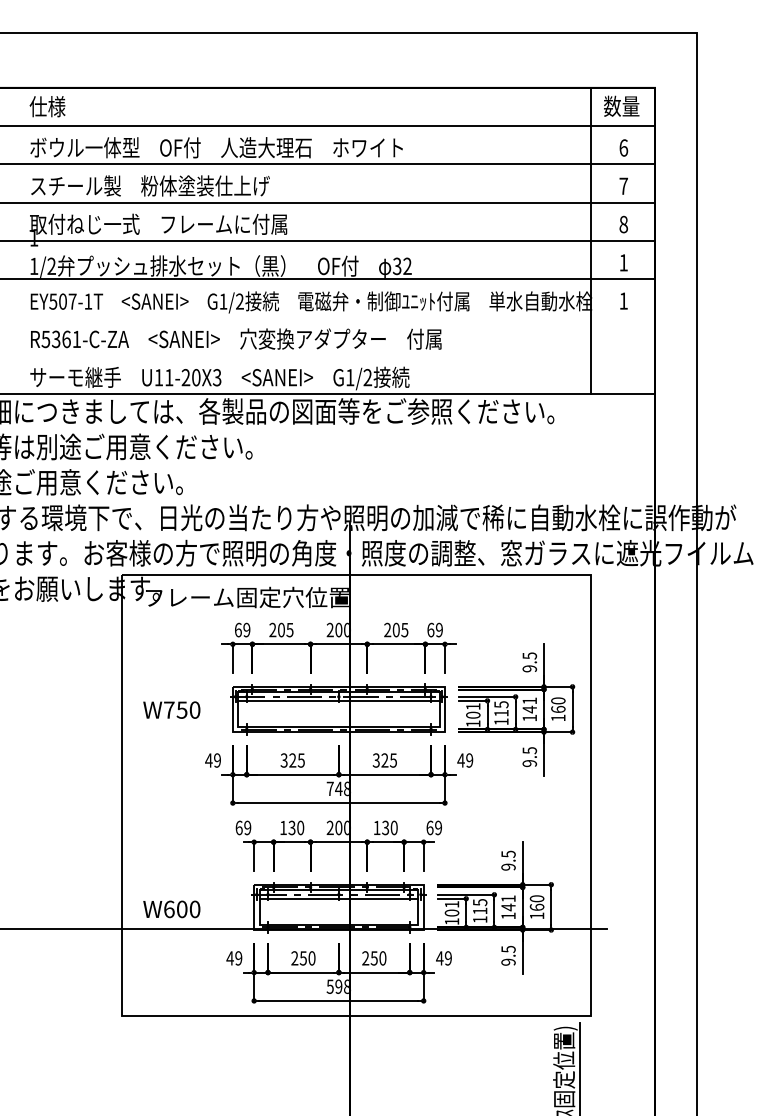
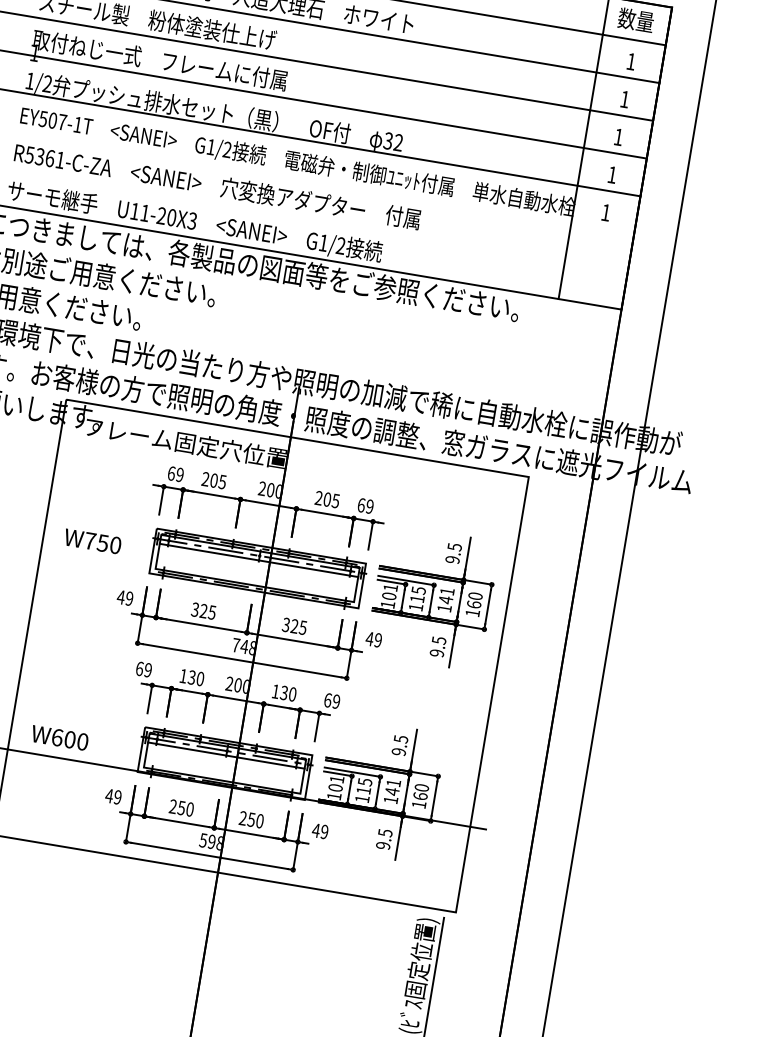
text: (623, 147) -> (631, 61), 6 -> 1
text: (623, 185) -> (624, 98), 7 -> 1
text: (623, 224) -> (618, 137), 8 -> 1

